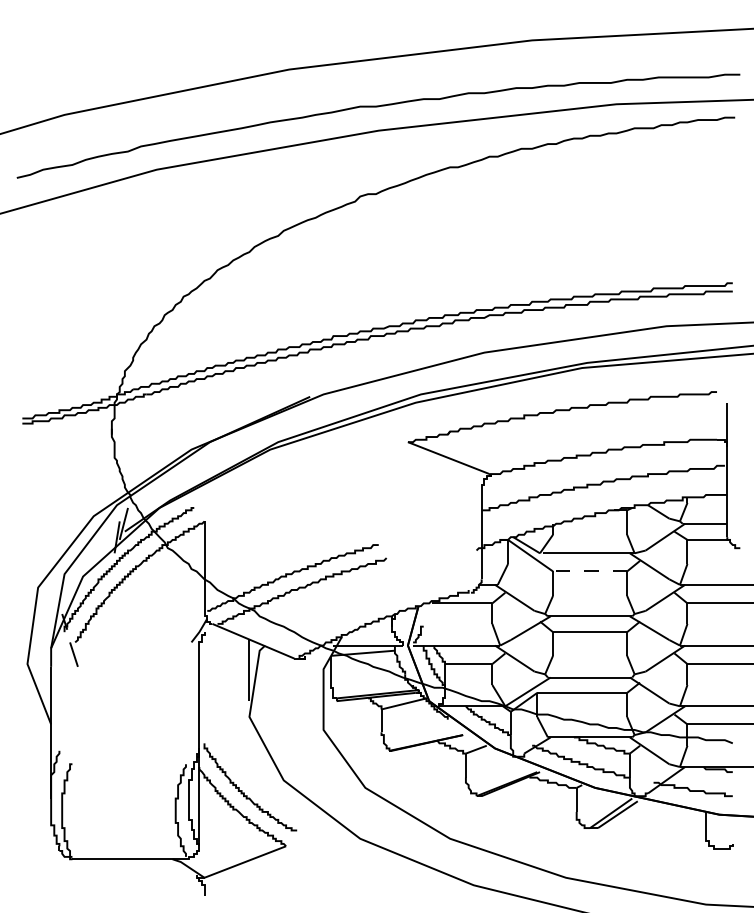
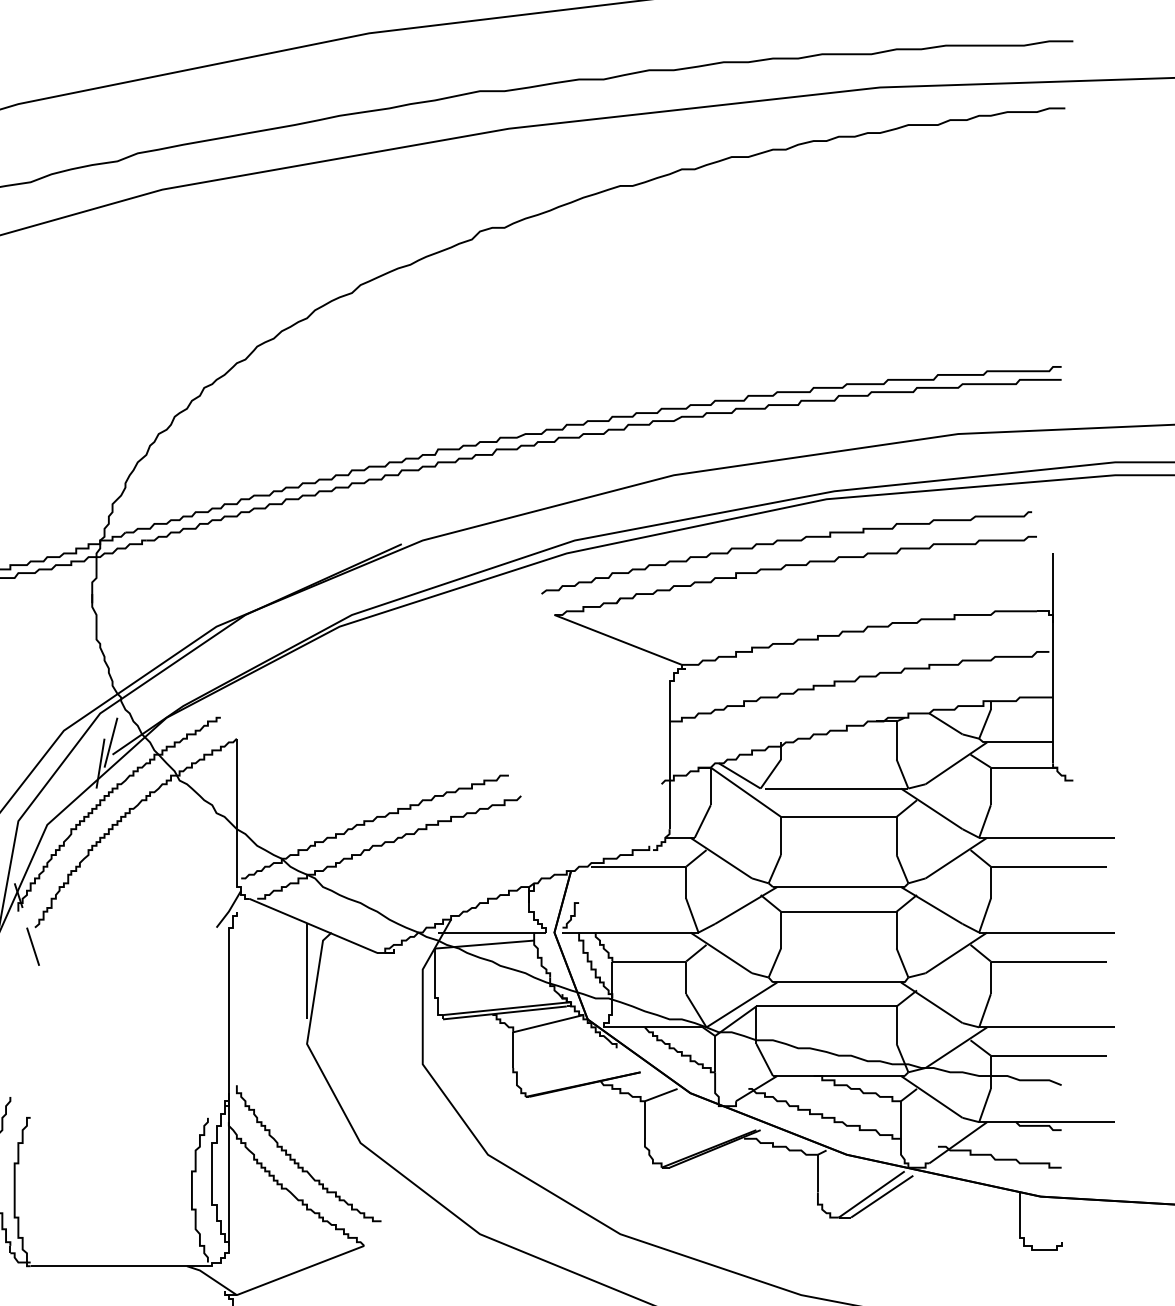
curve: (556, 395) -> (786, 542), added
line: (589, 571) -> (837, 816), dashed -> solid

